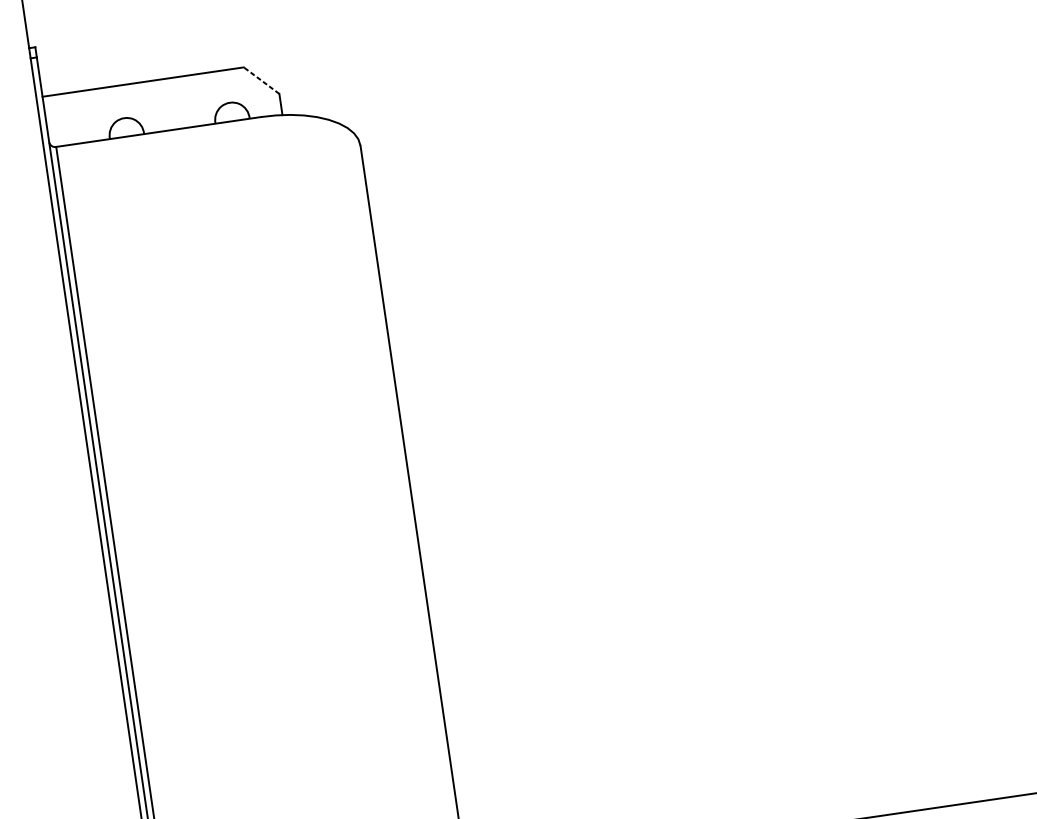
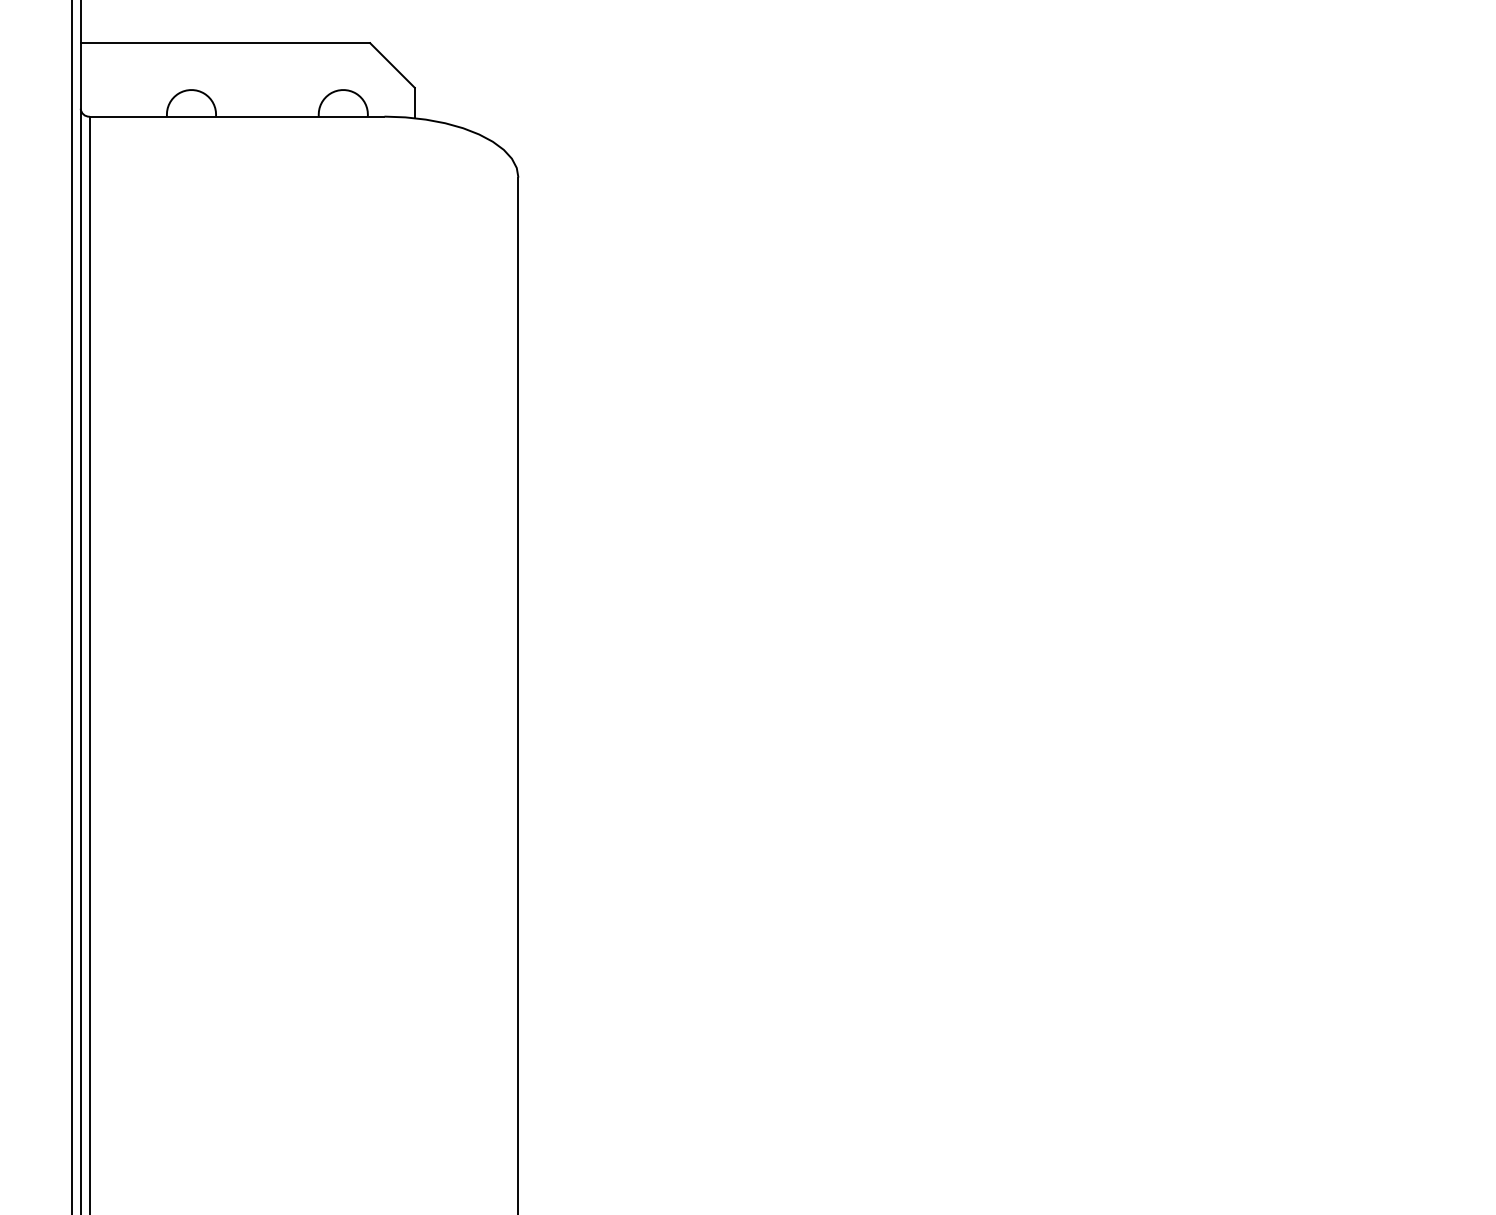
line: (261, 80) -> (392, 65), dashed -> solid

